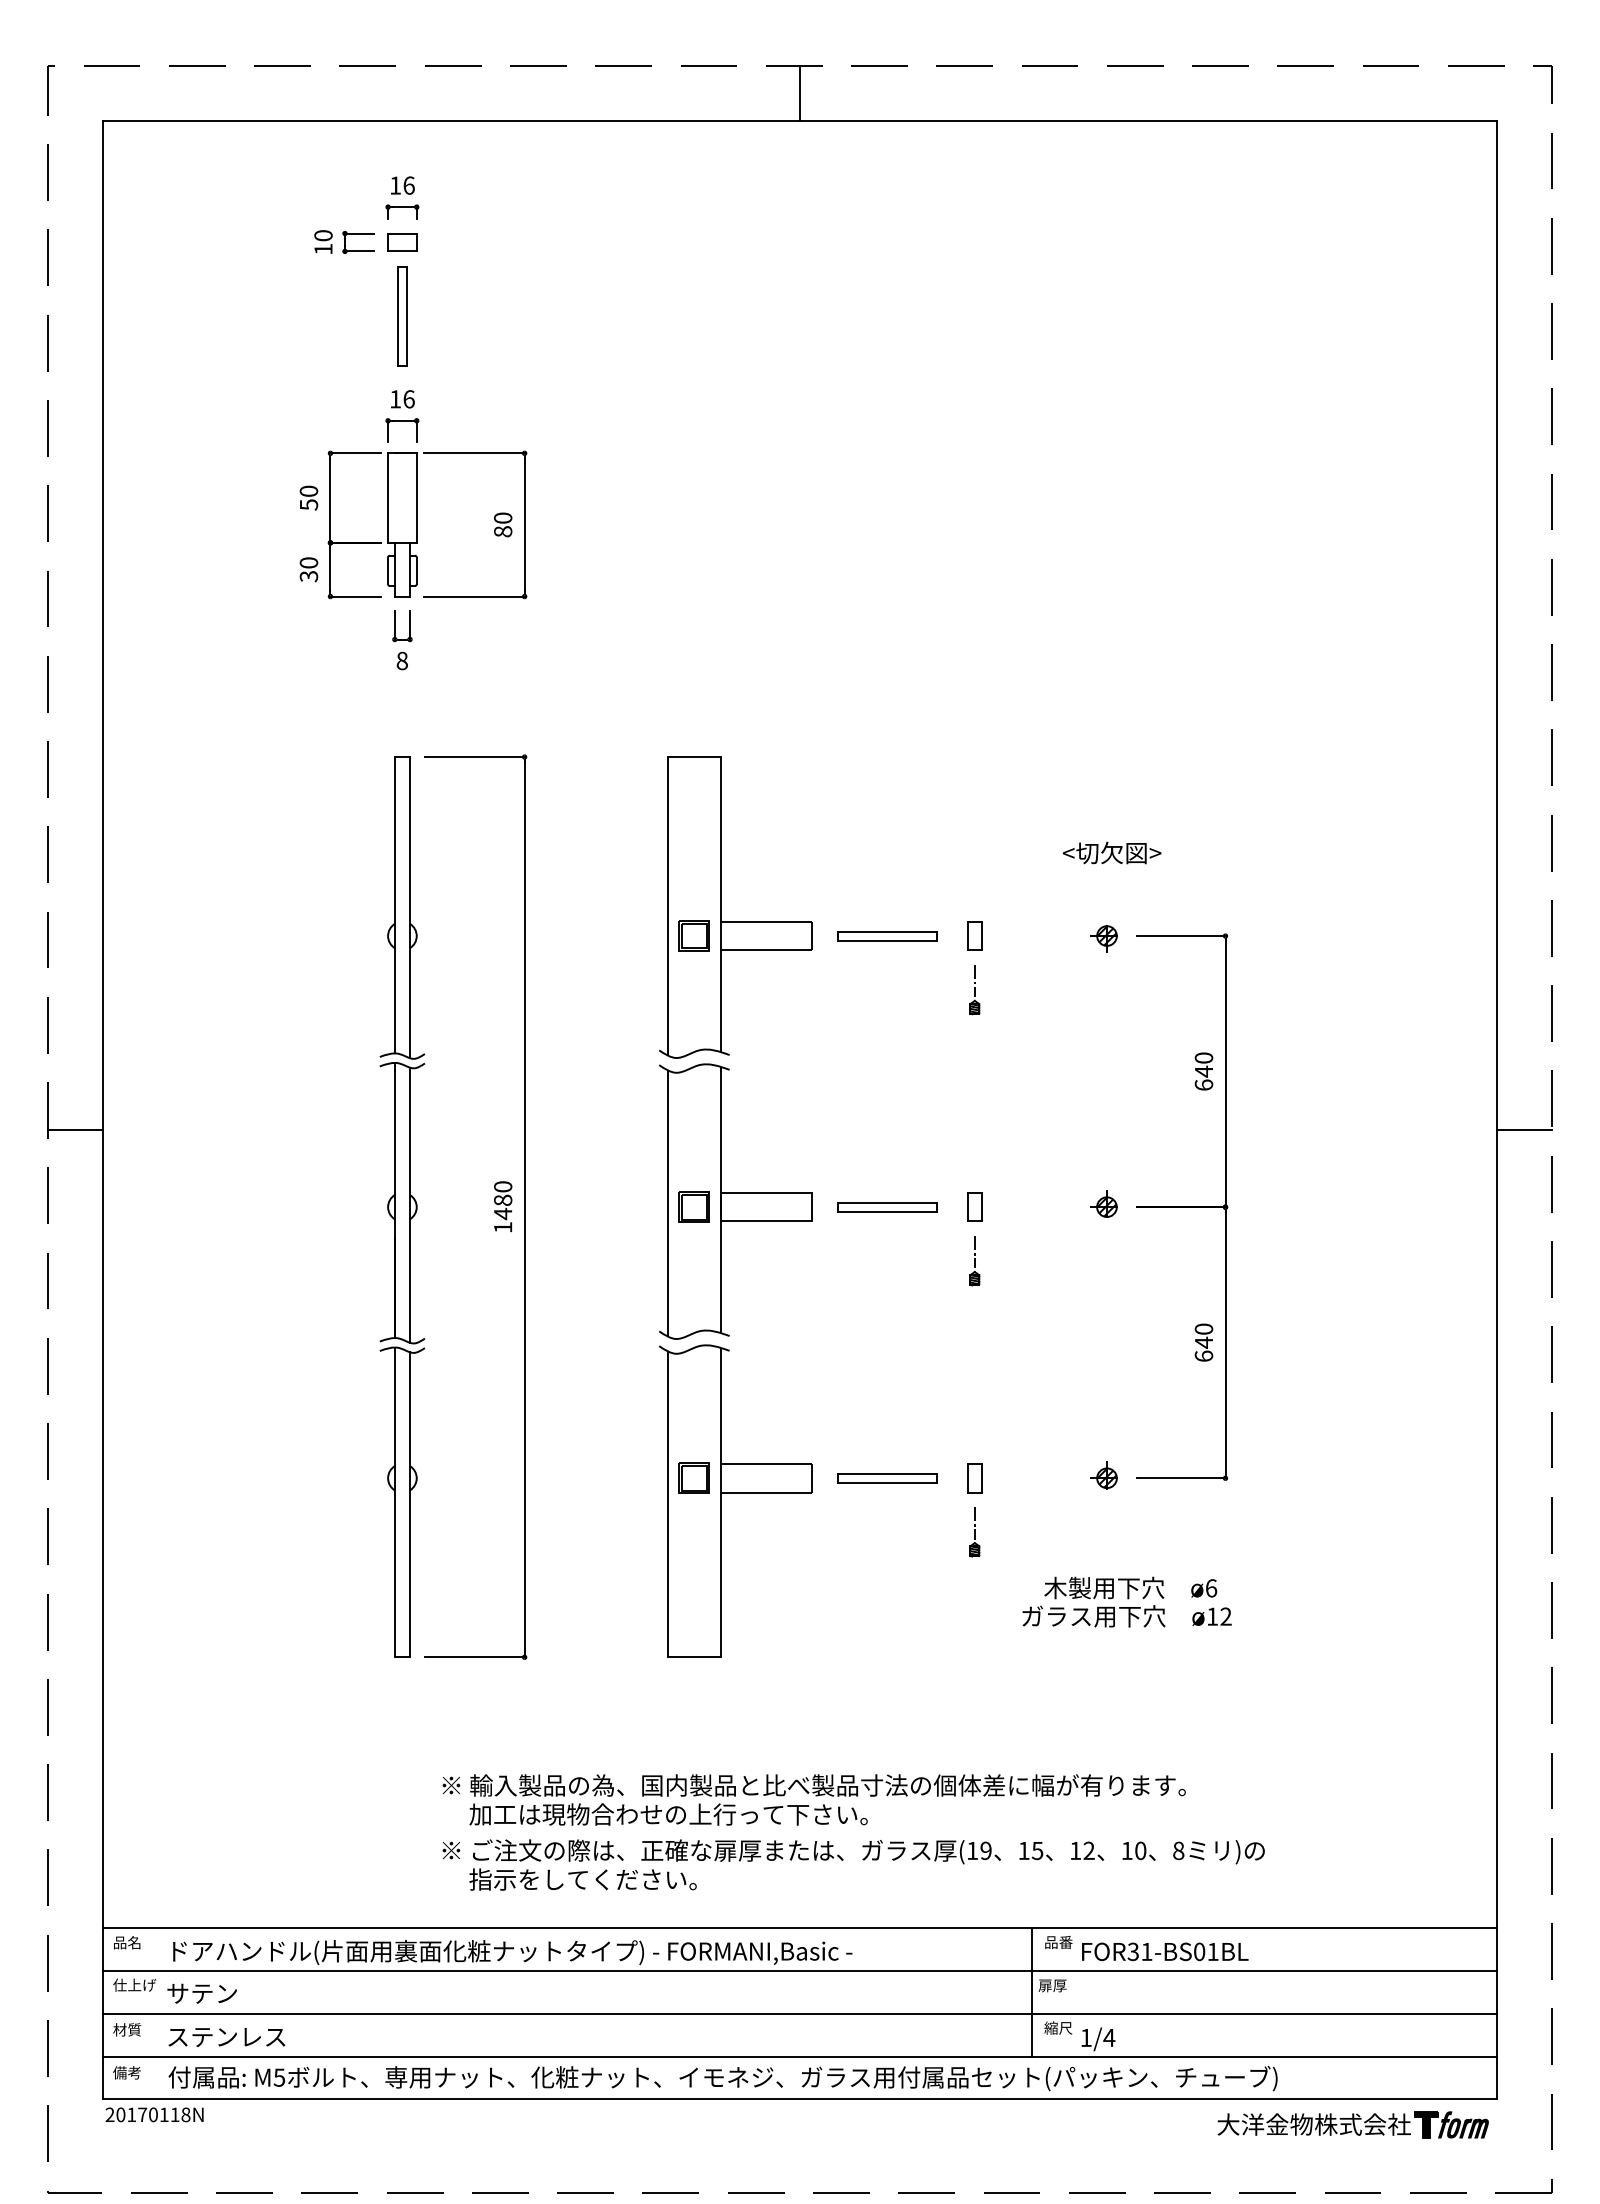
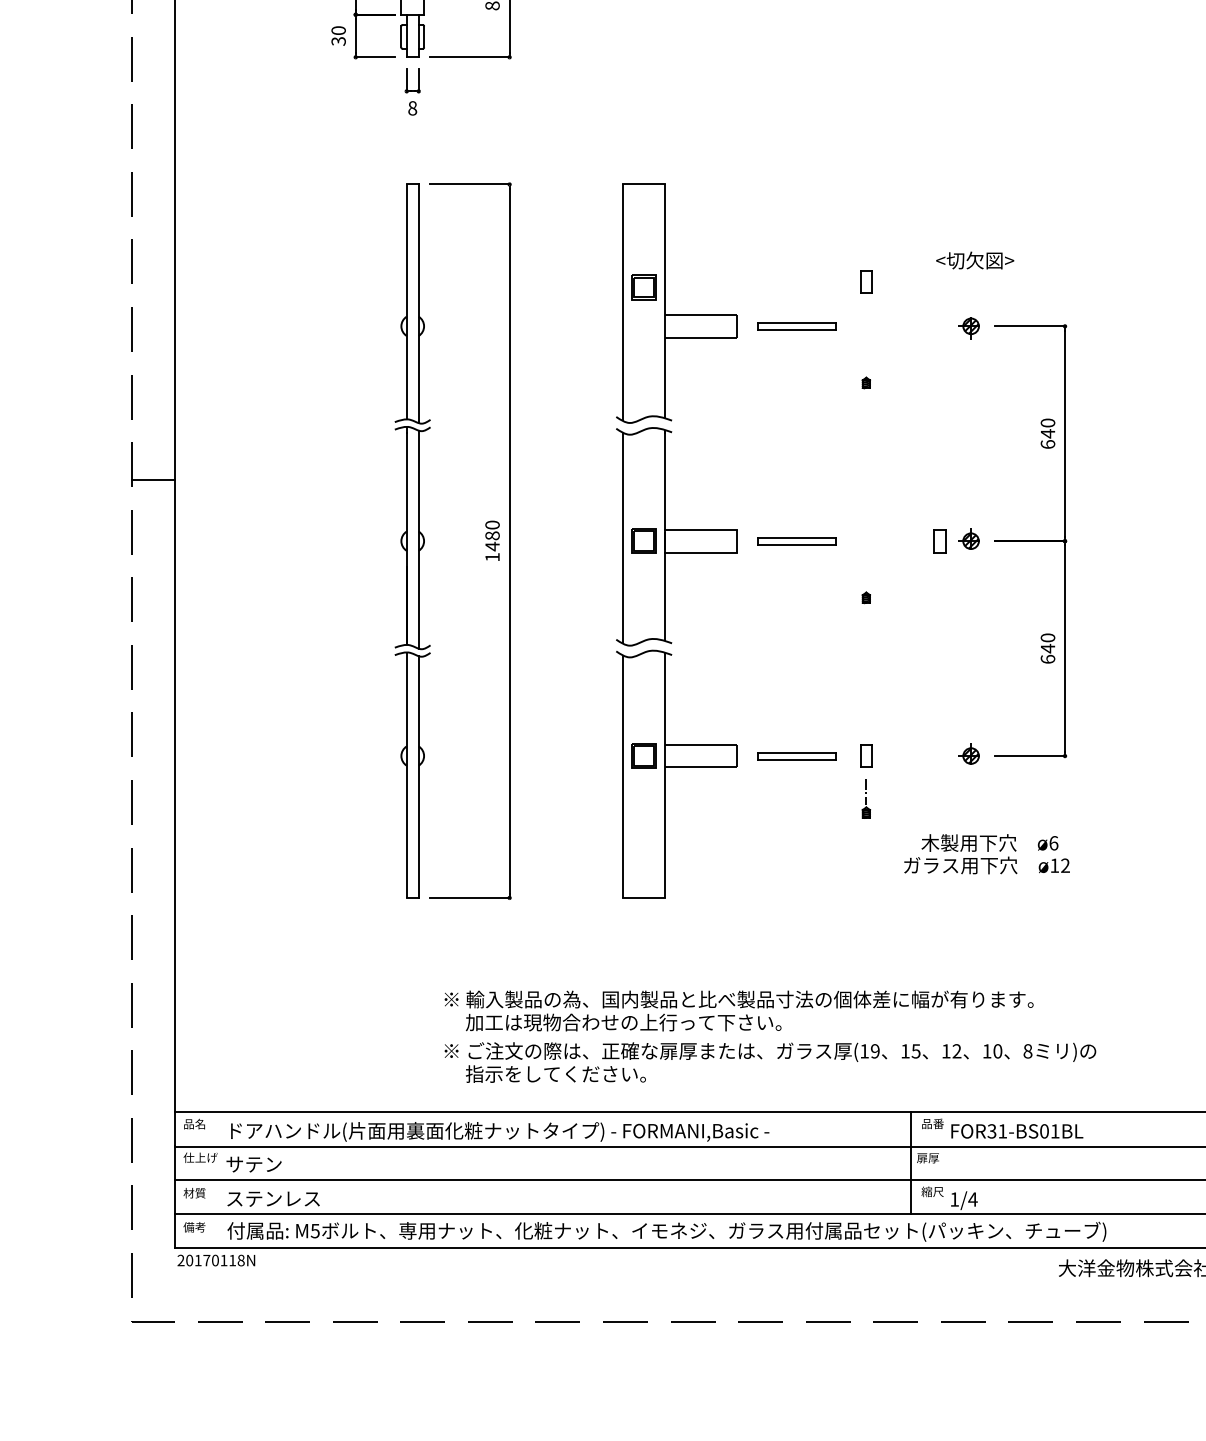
part: (693, 935) -> (643, 287), moved
part: (974, 935) -> (866, 281), moved
line: (974, 980) -> (866, 361), removed
part: (974, 1206) -> (939, 540), moved
line: (974, 1251) -> (866, 576), removed

